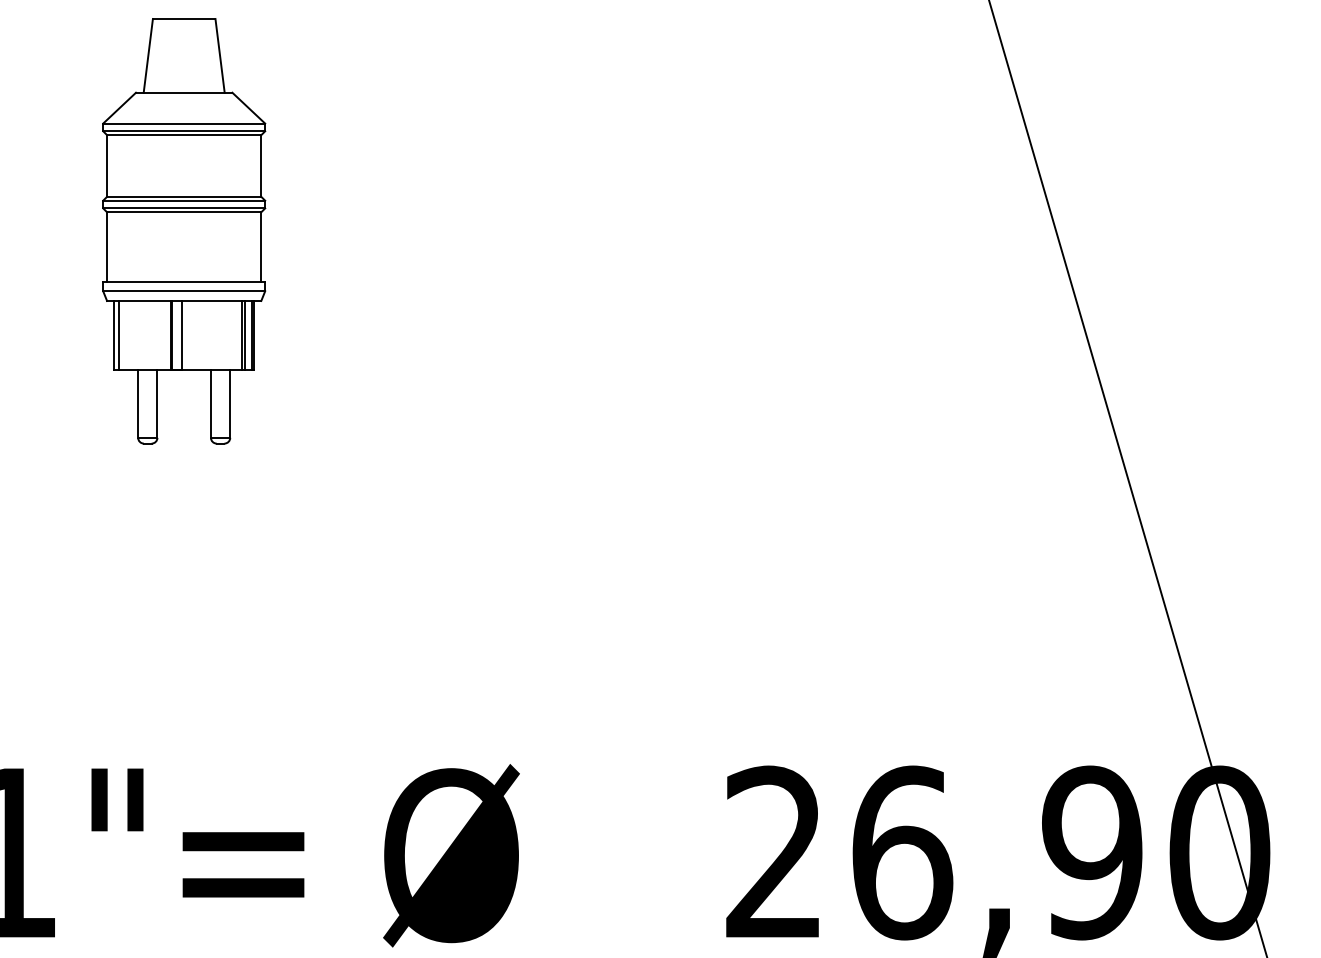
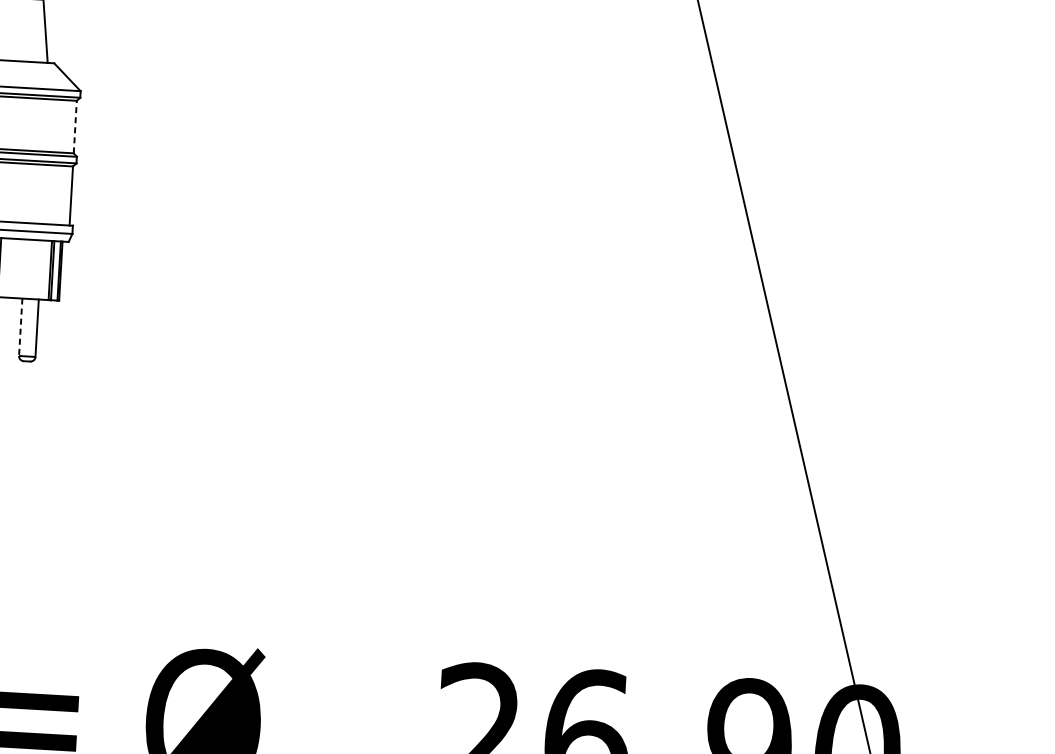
line: (261, 166) -> (75, 127), solid -> dashed
line: (210, 404) -> (20, 327), solid -> dashed

